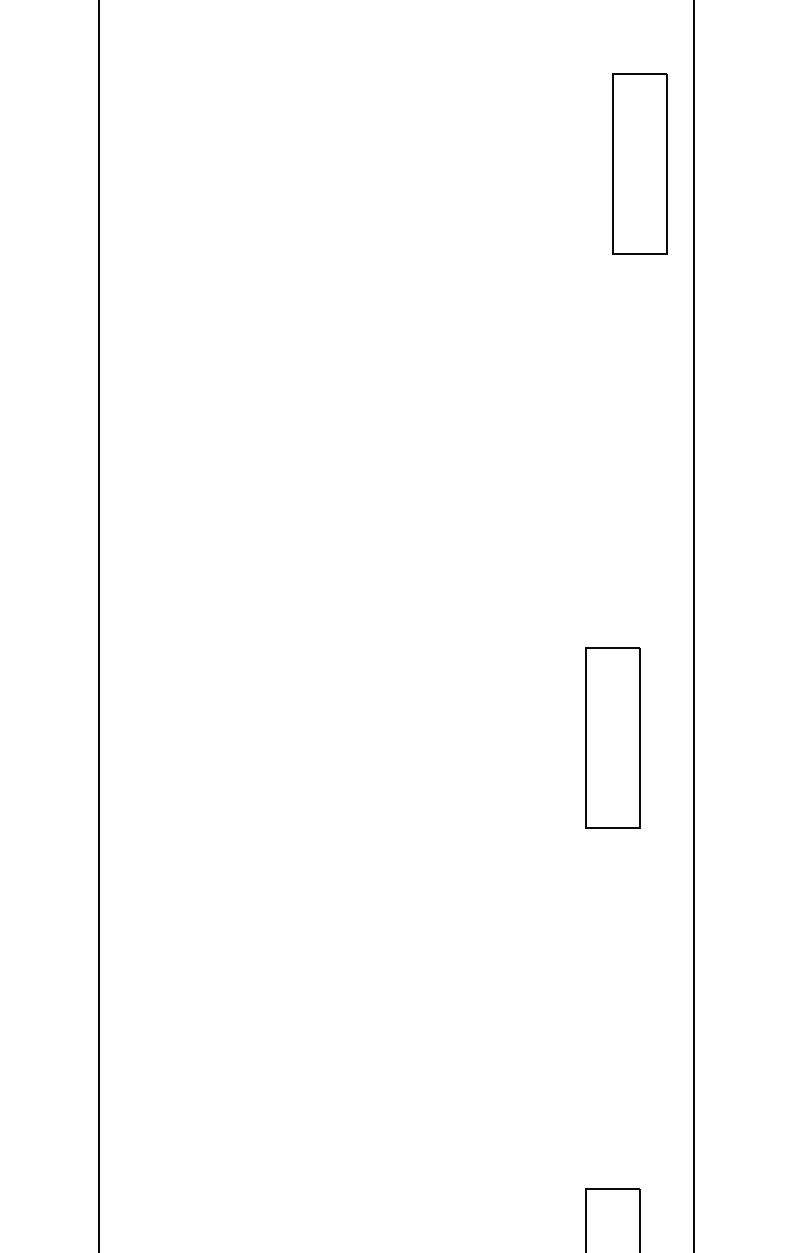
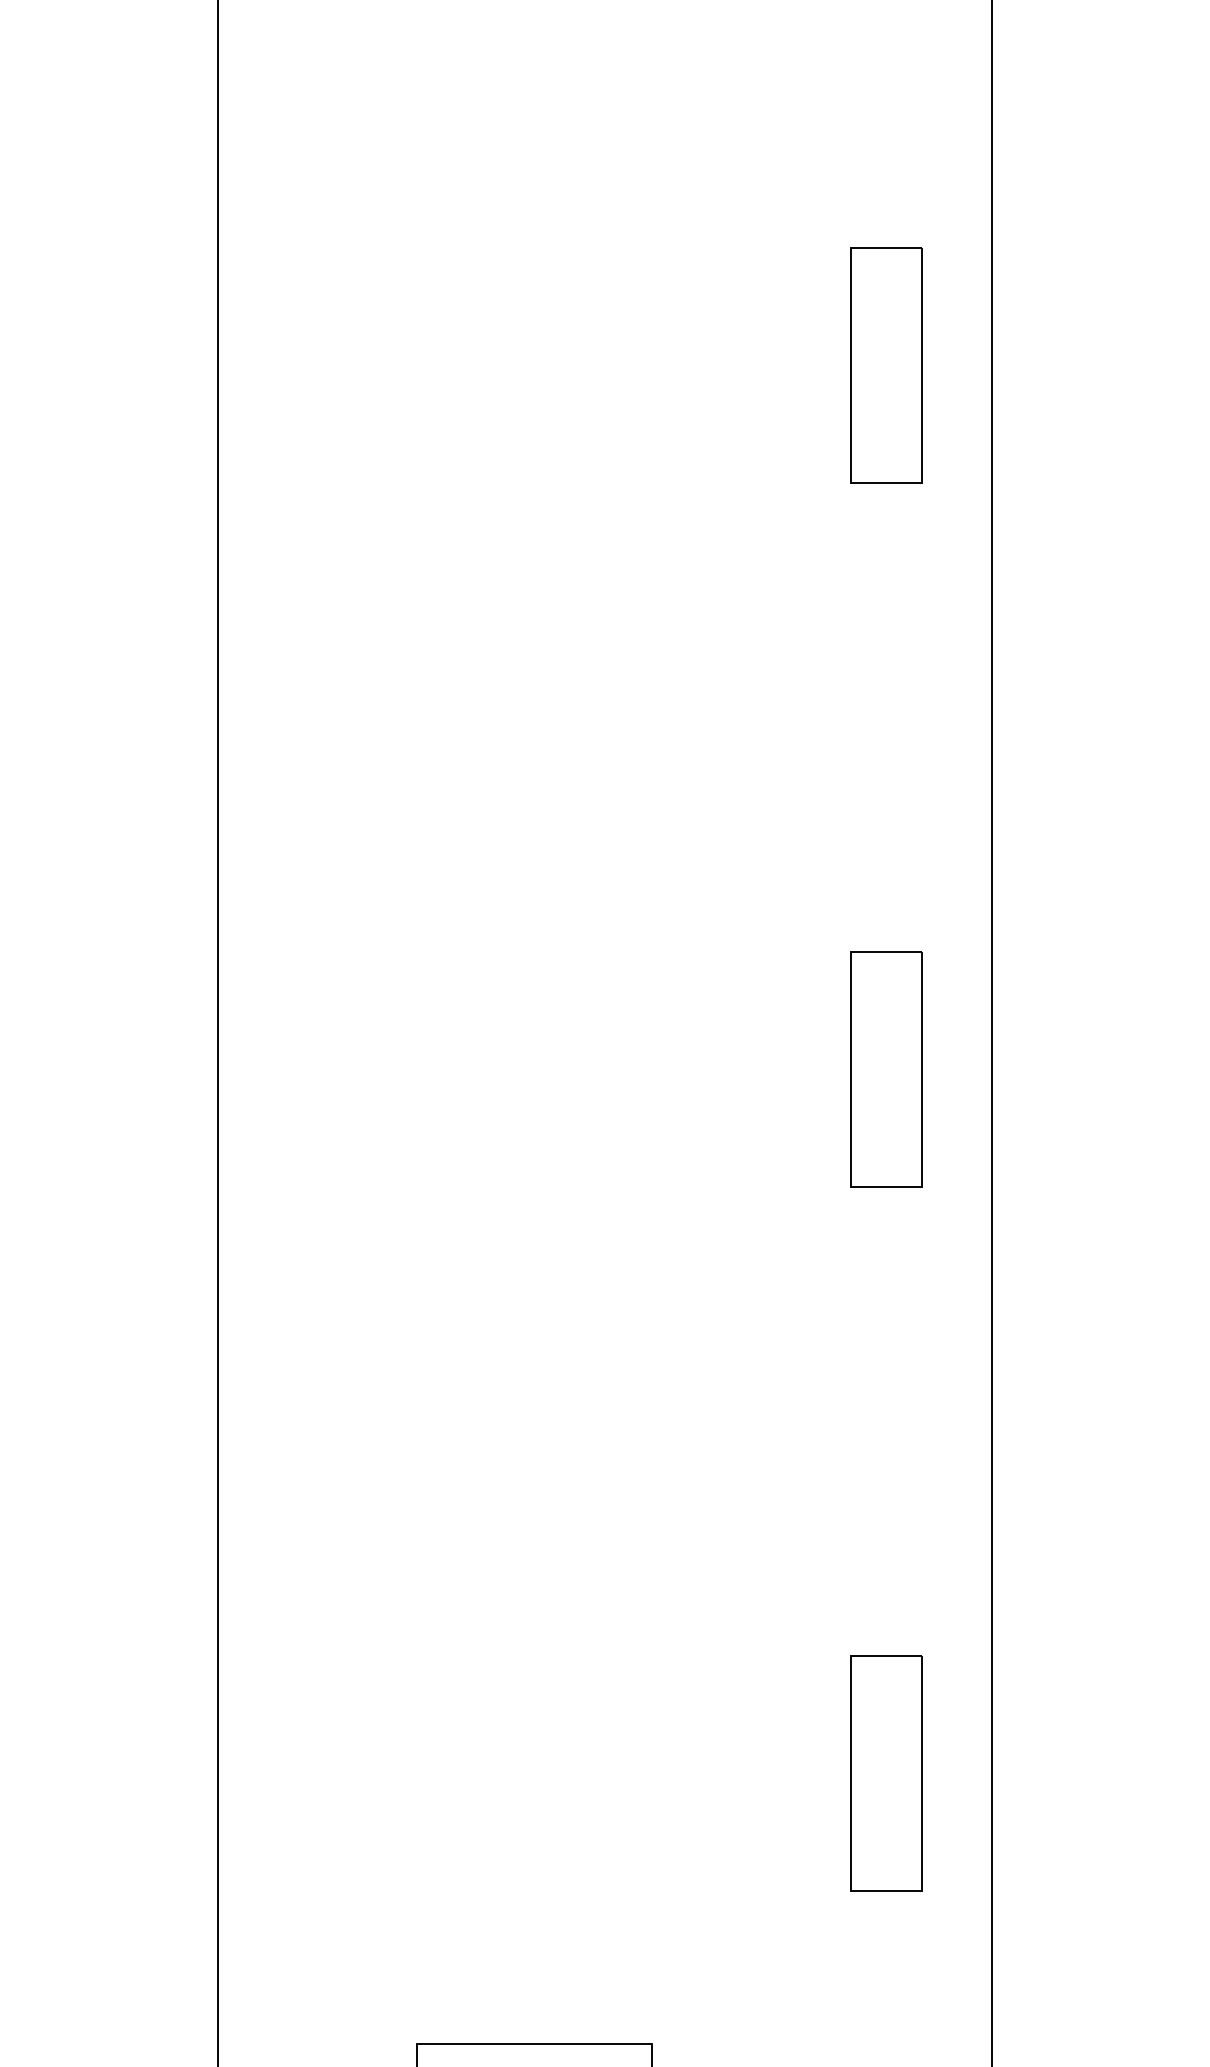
part: (639, 163) -> (886, 365), moved

